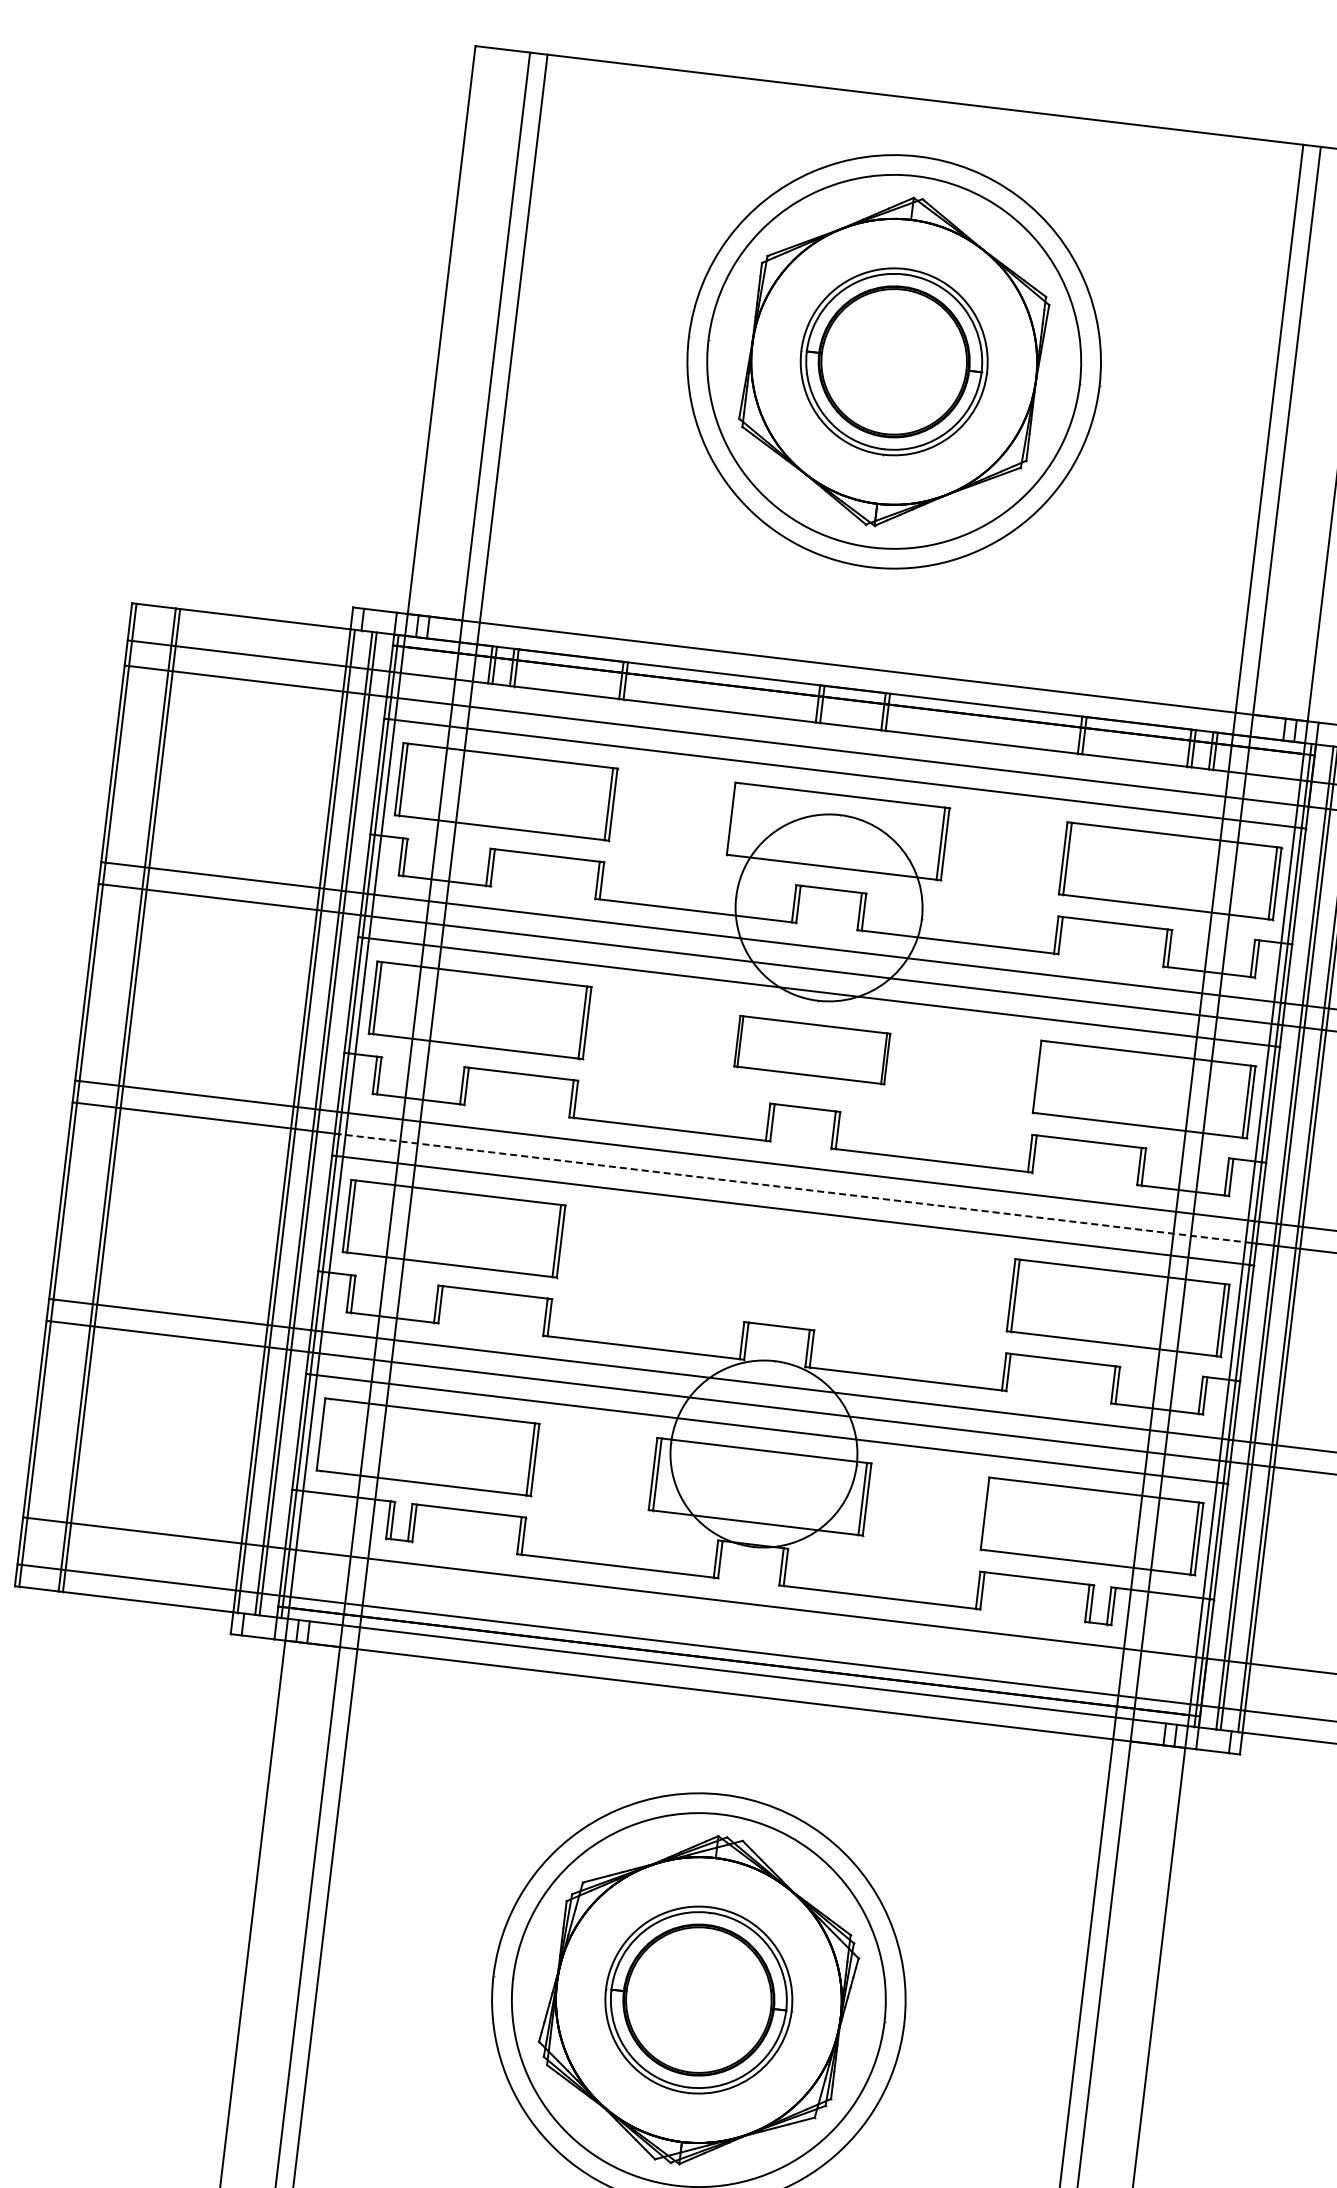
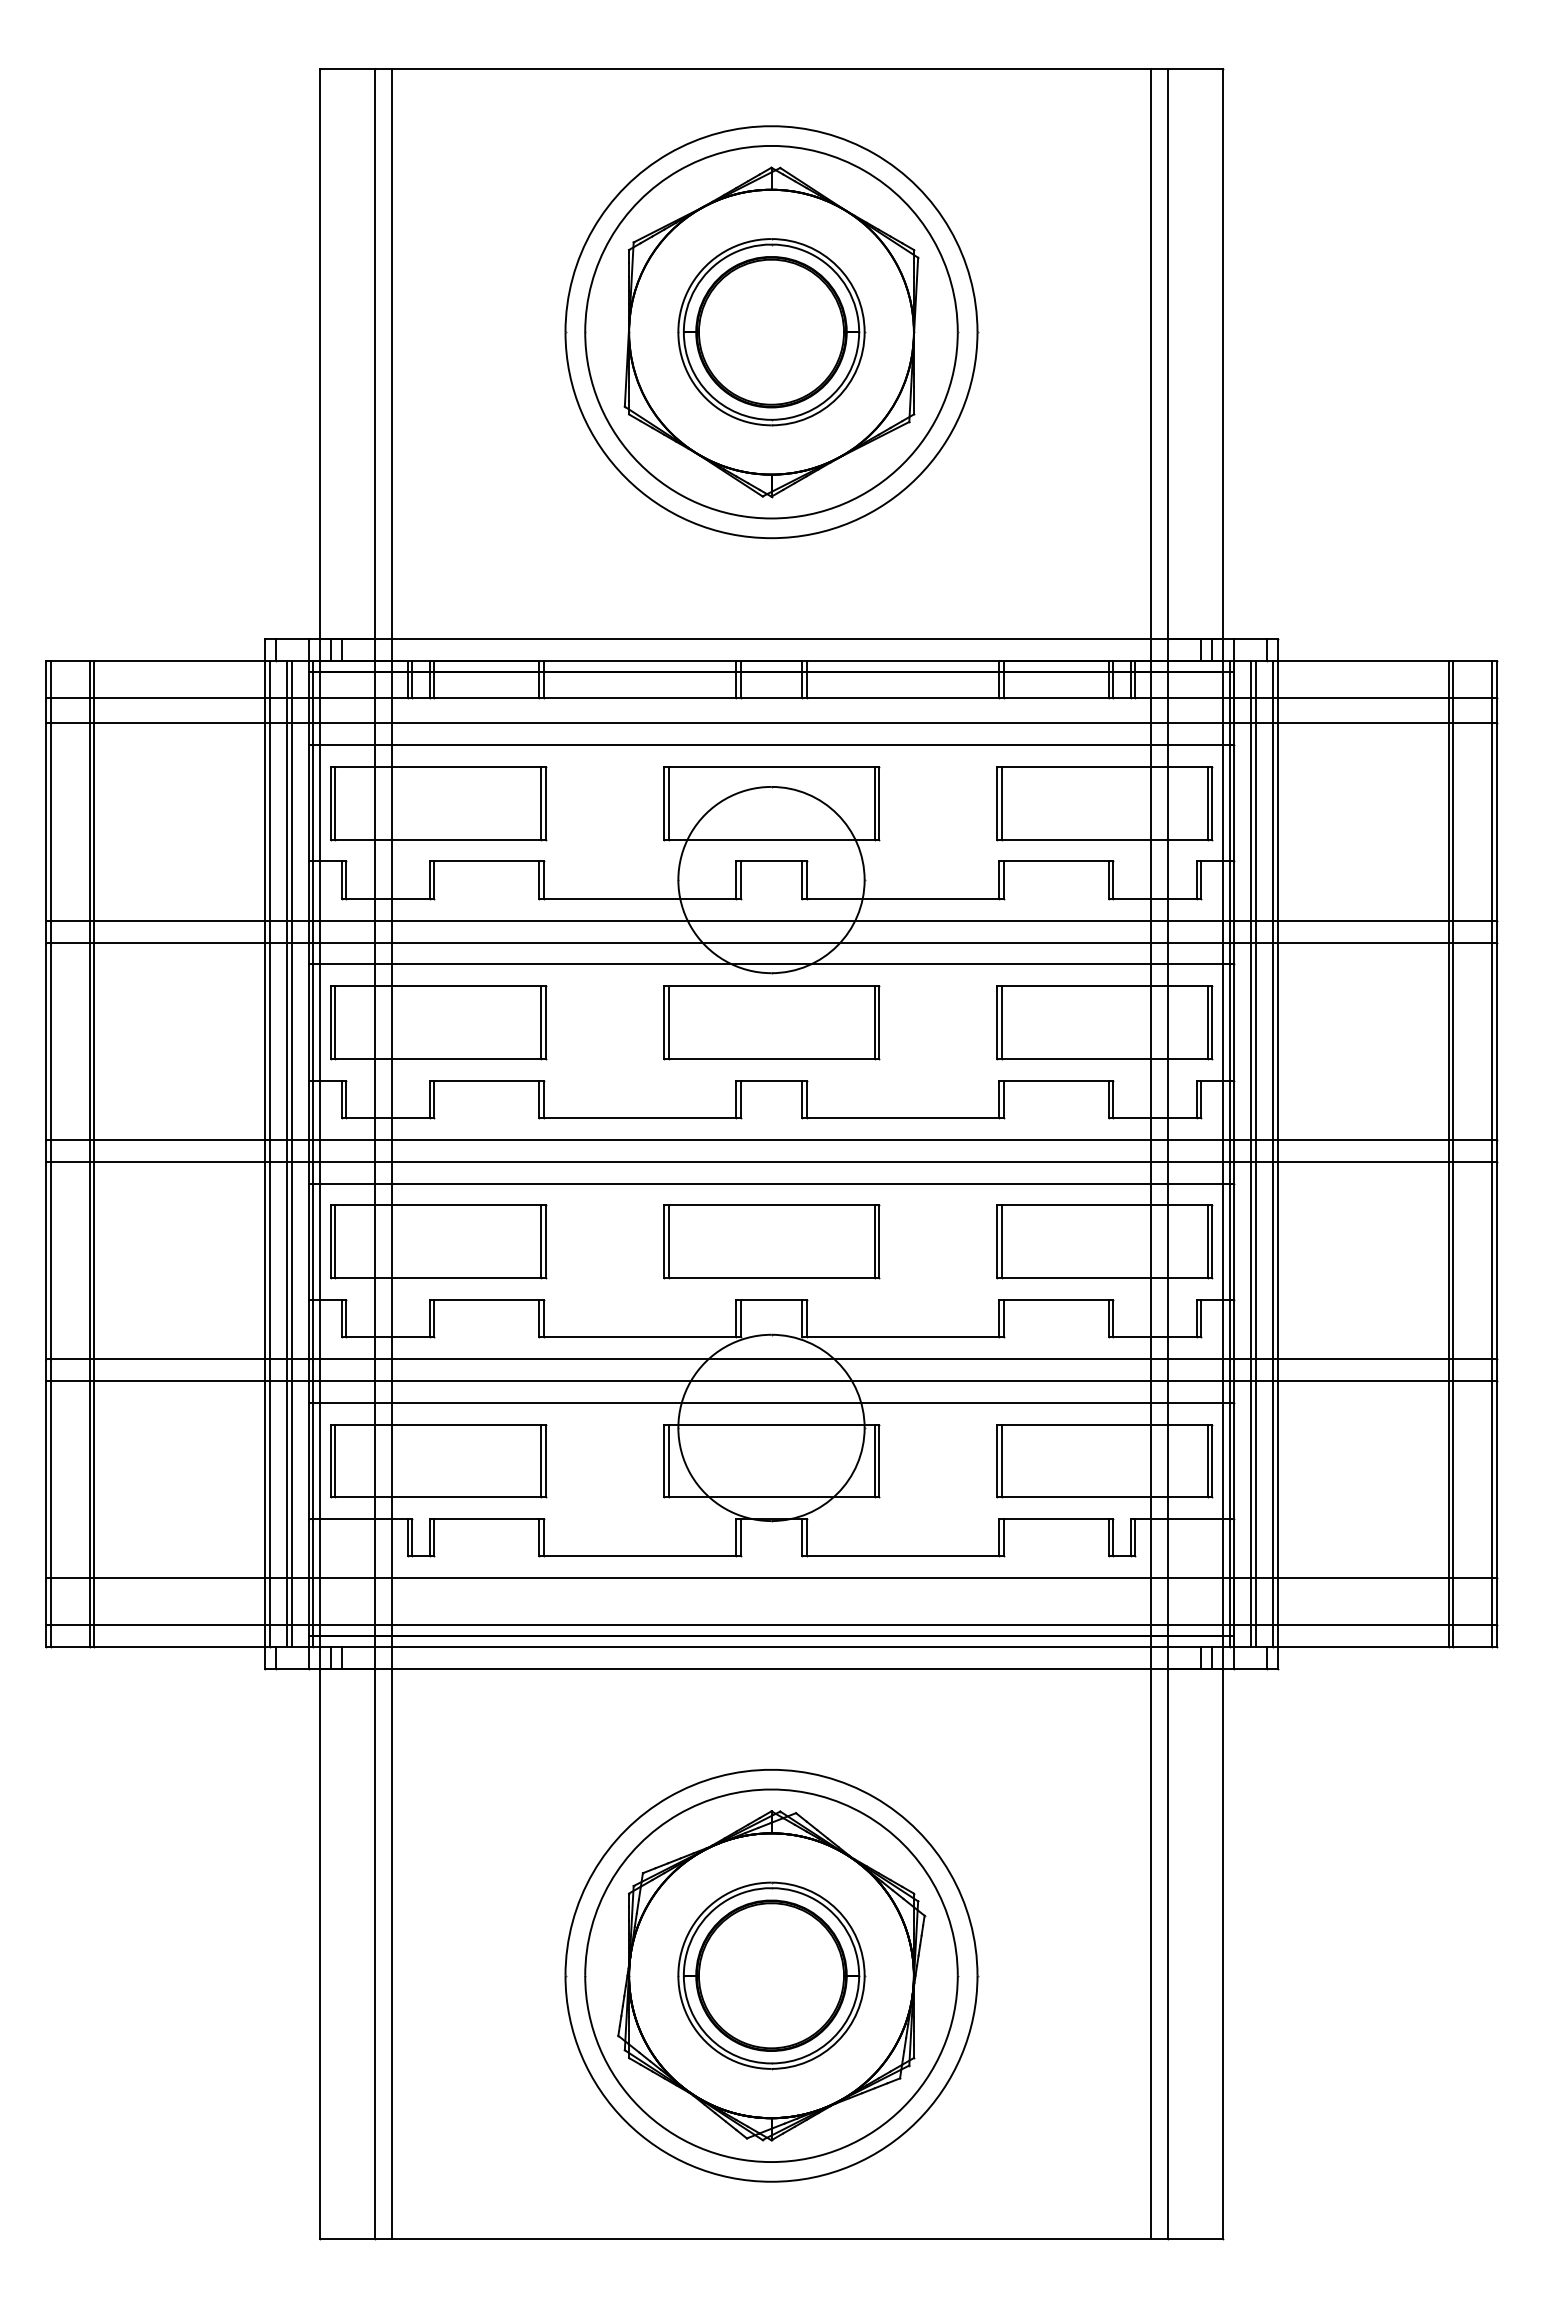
line: (735, 819) -> (668, 803), added
part: (812, 1049) -> (771, 1022), size x1.43
line: (1041, 1077) -> (1001, 1022), added
line: (793, 1188) -> (769, 1161), dashed -> solid
part: (786, 1268) -> (771, 1241), added
line: (325, 1434) -> (335, 1460), added
line: (989, 1513) -> (1001, 1460), added

